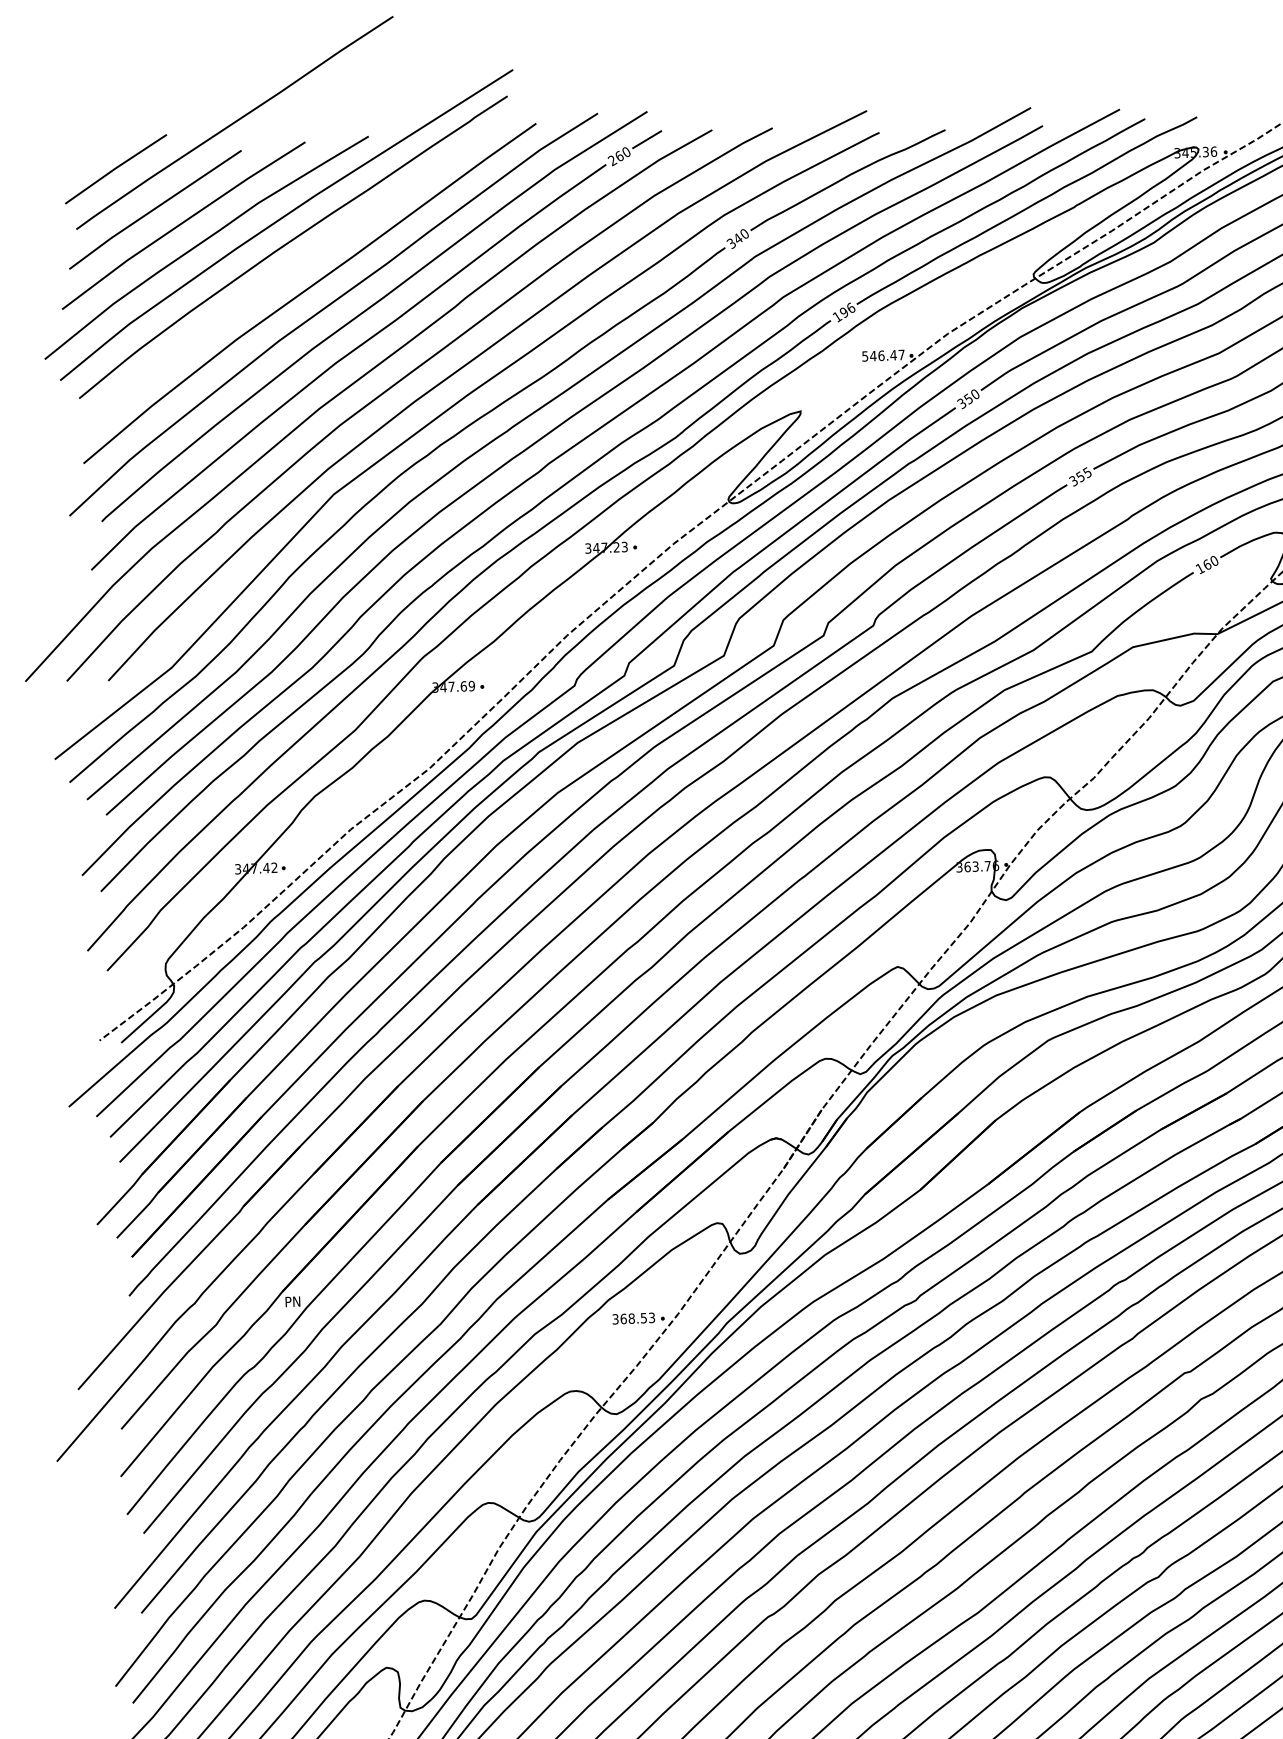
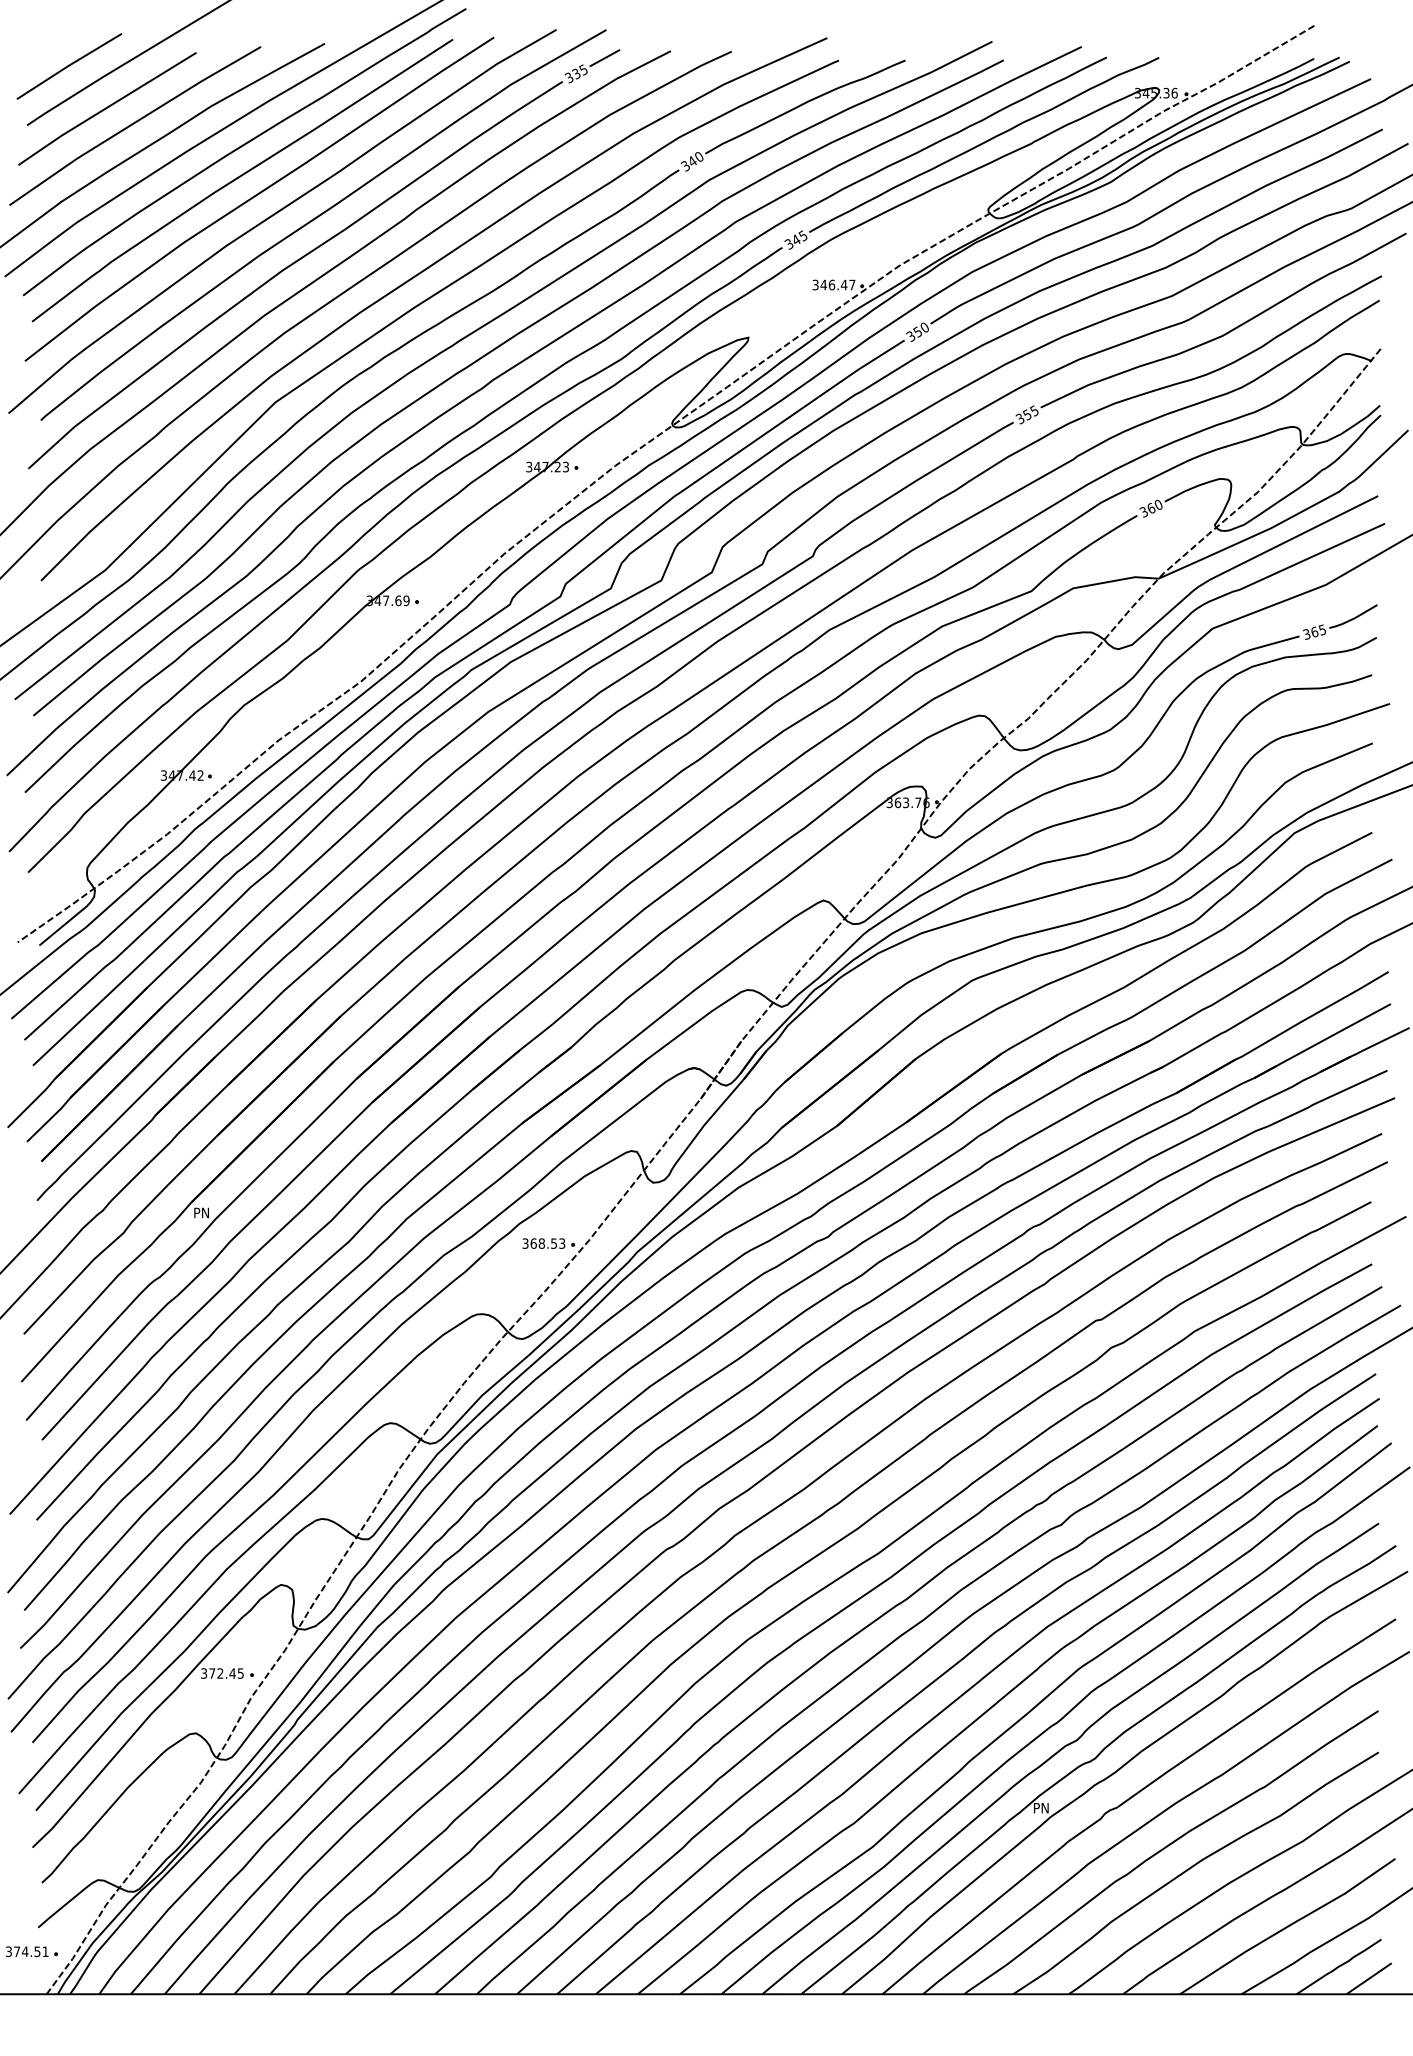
text: (618, 156) -> (575, 73), 260 -> 335
curve: (290, 272) -> (240, 177), added
text: (843, 312) -> (795, 239), 196 -> 345
text: (865, 355) -> (815, 284), 546.47 -> 346.47
text: (1199, 569) -> (1143, 512), 160 -> 360

